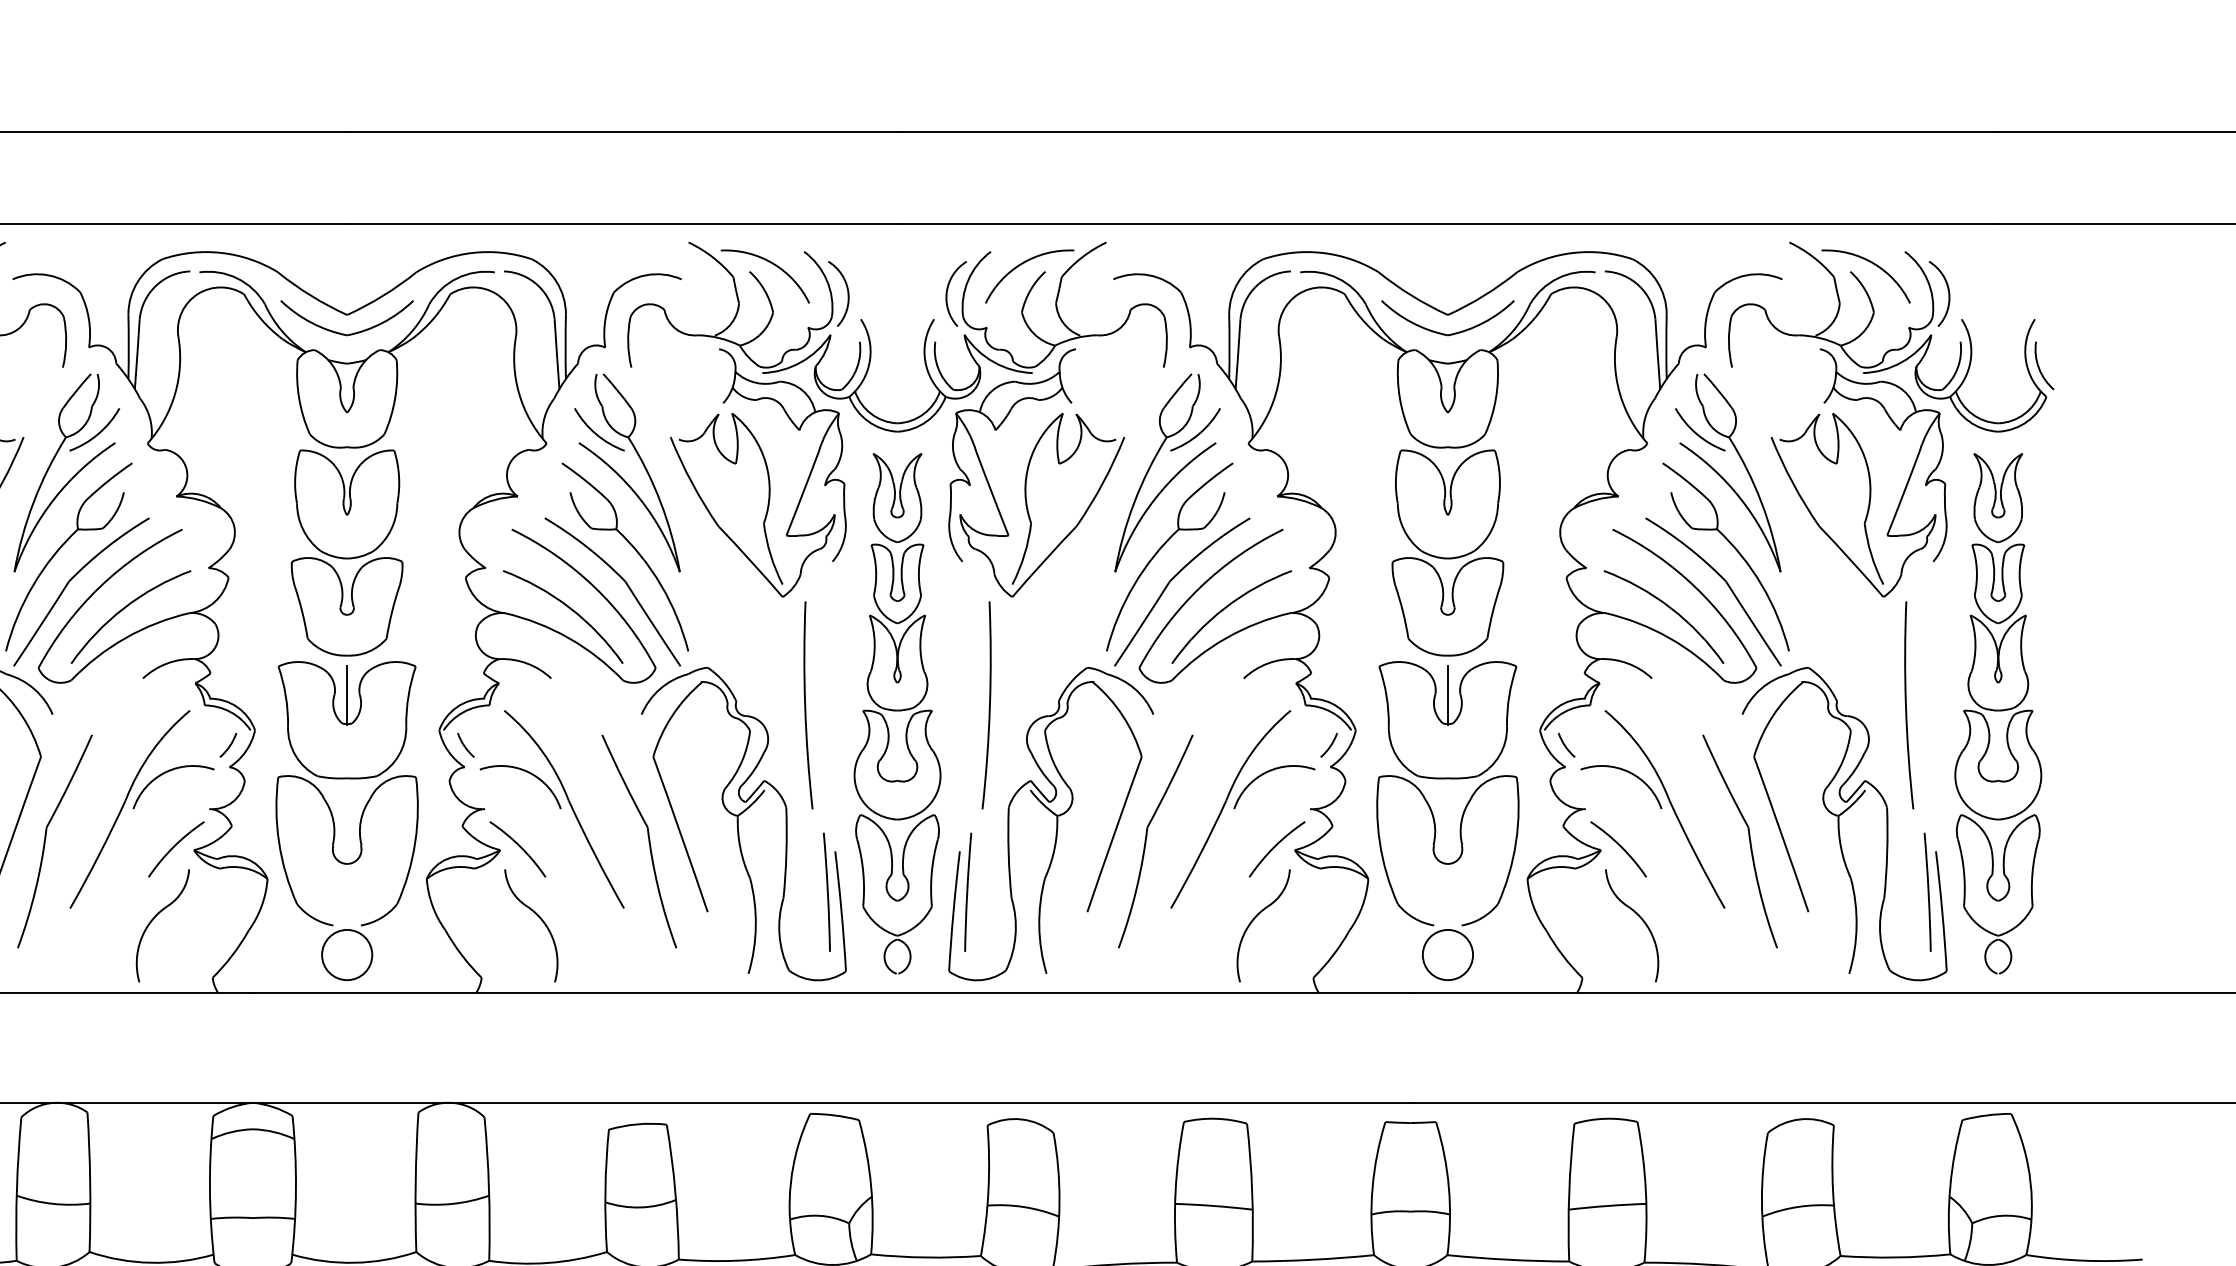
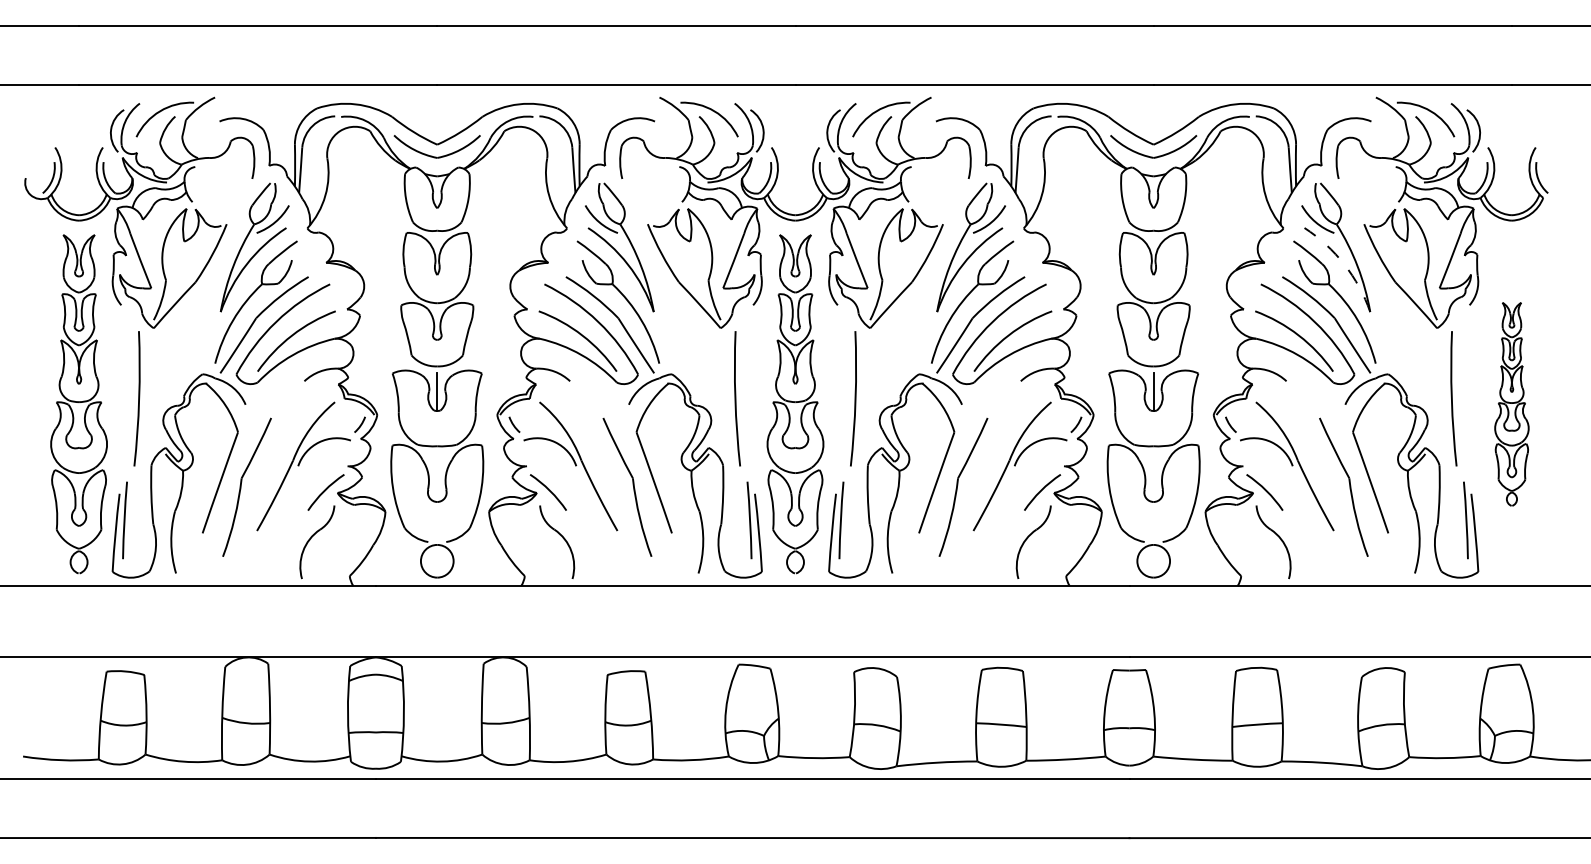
arc: (1741, 499) -> (1344, 264), solid -> dashed
part: (1997, 714) -> (1511, 404), size x0.6

